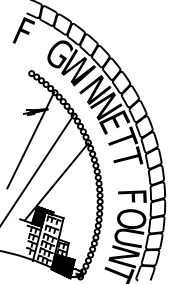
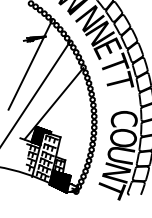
text: (132, 198) -> (124, 119), F -> C

